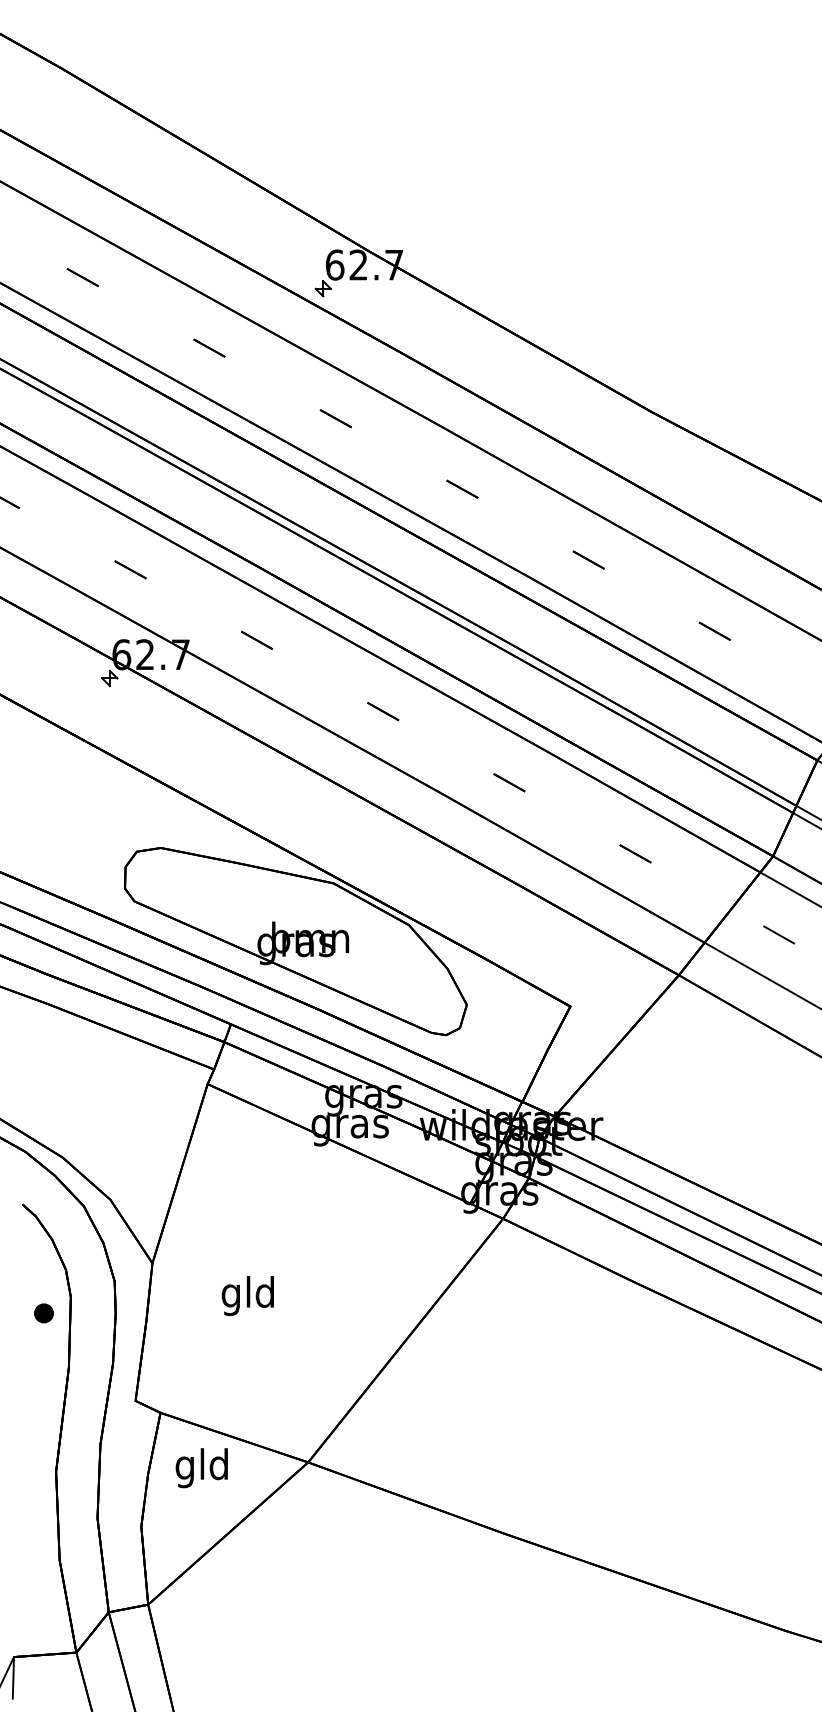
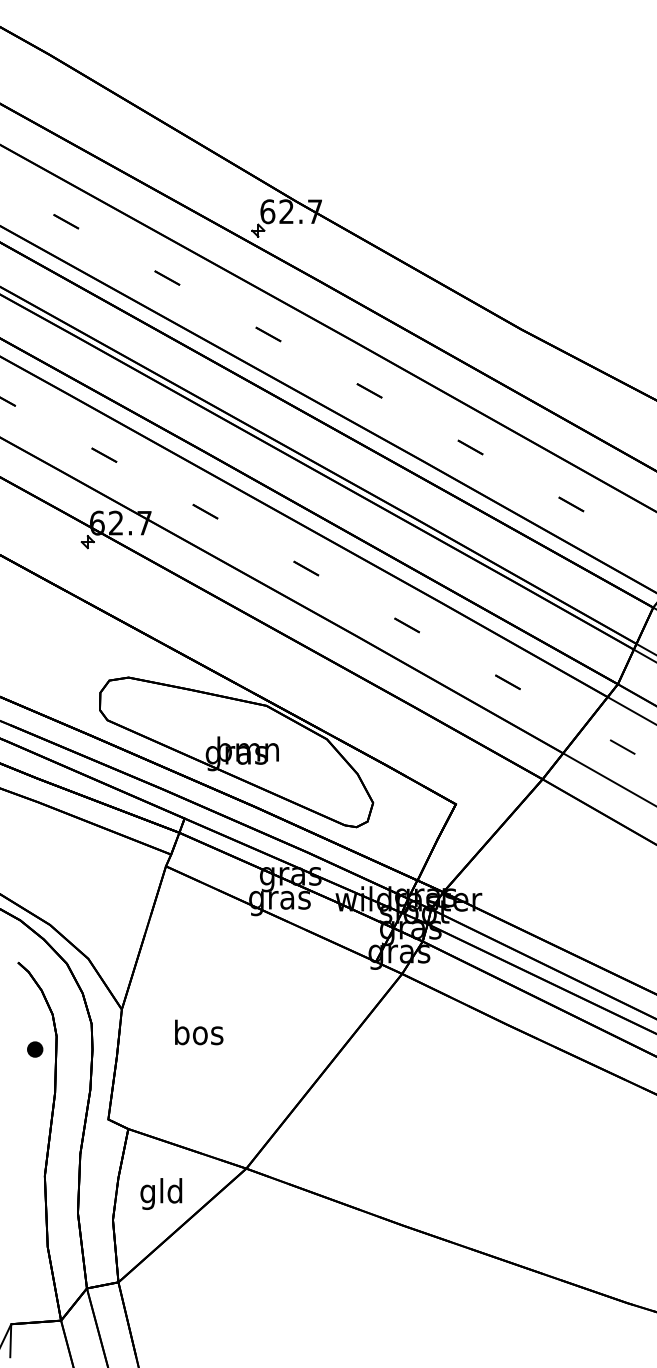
text: (249, 1296) -> (199, 1036), gld -> bos
text: (201, 1468) -> (161, 1194), moved

